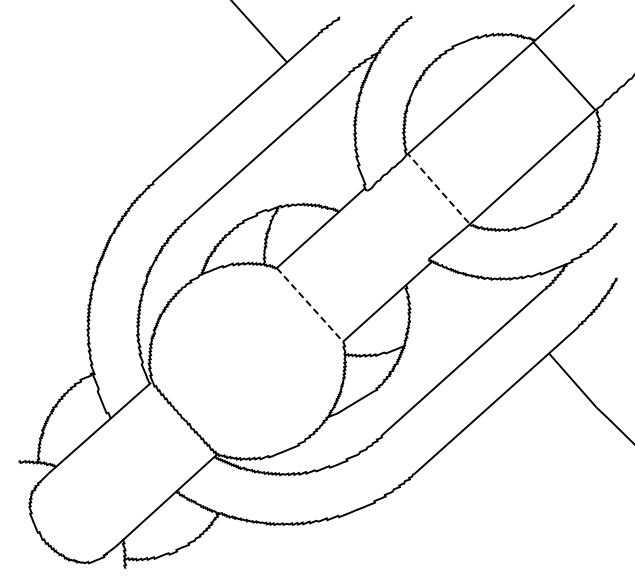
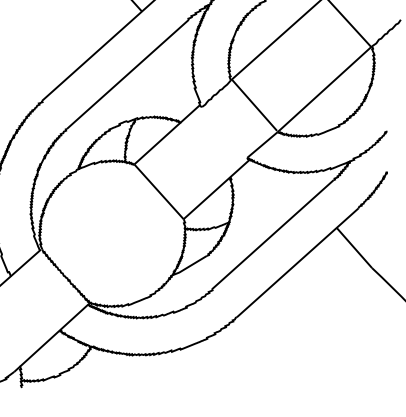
line: (438, 188) -> (254, 105), dashed -> solid
line: (309, 304) -> (158, 191), dashed -> solid

